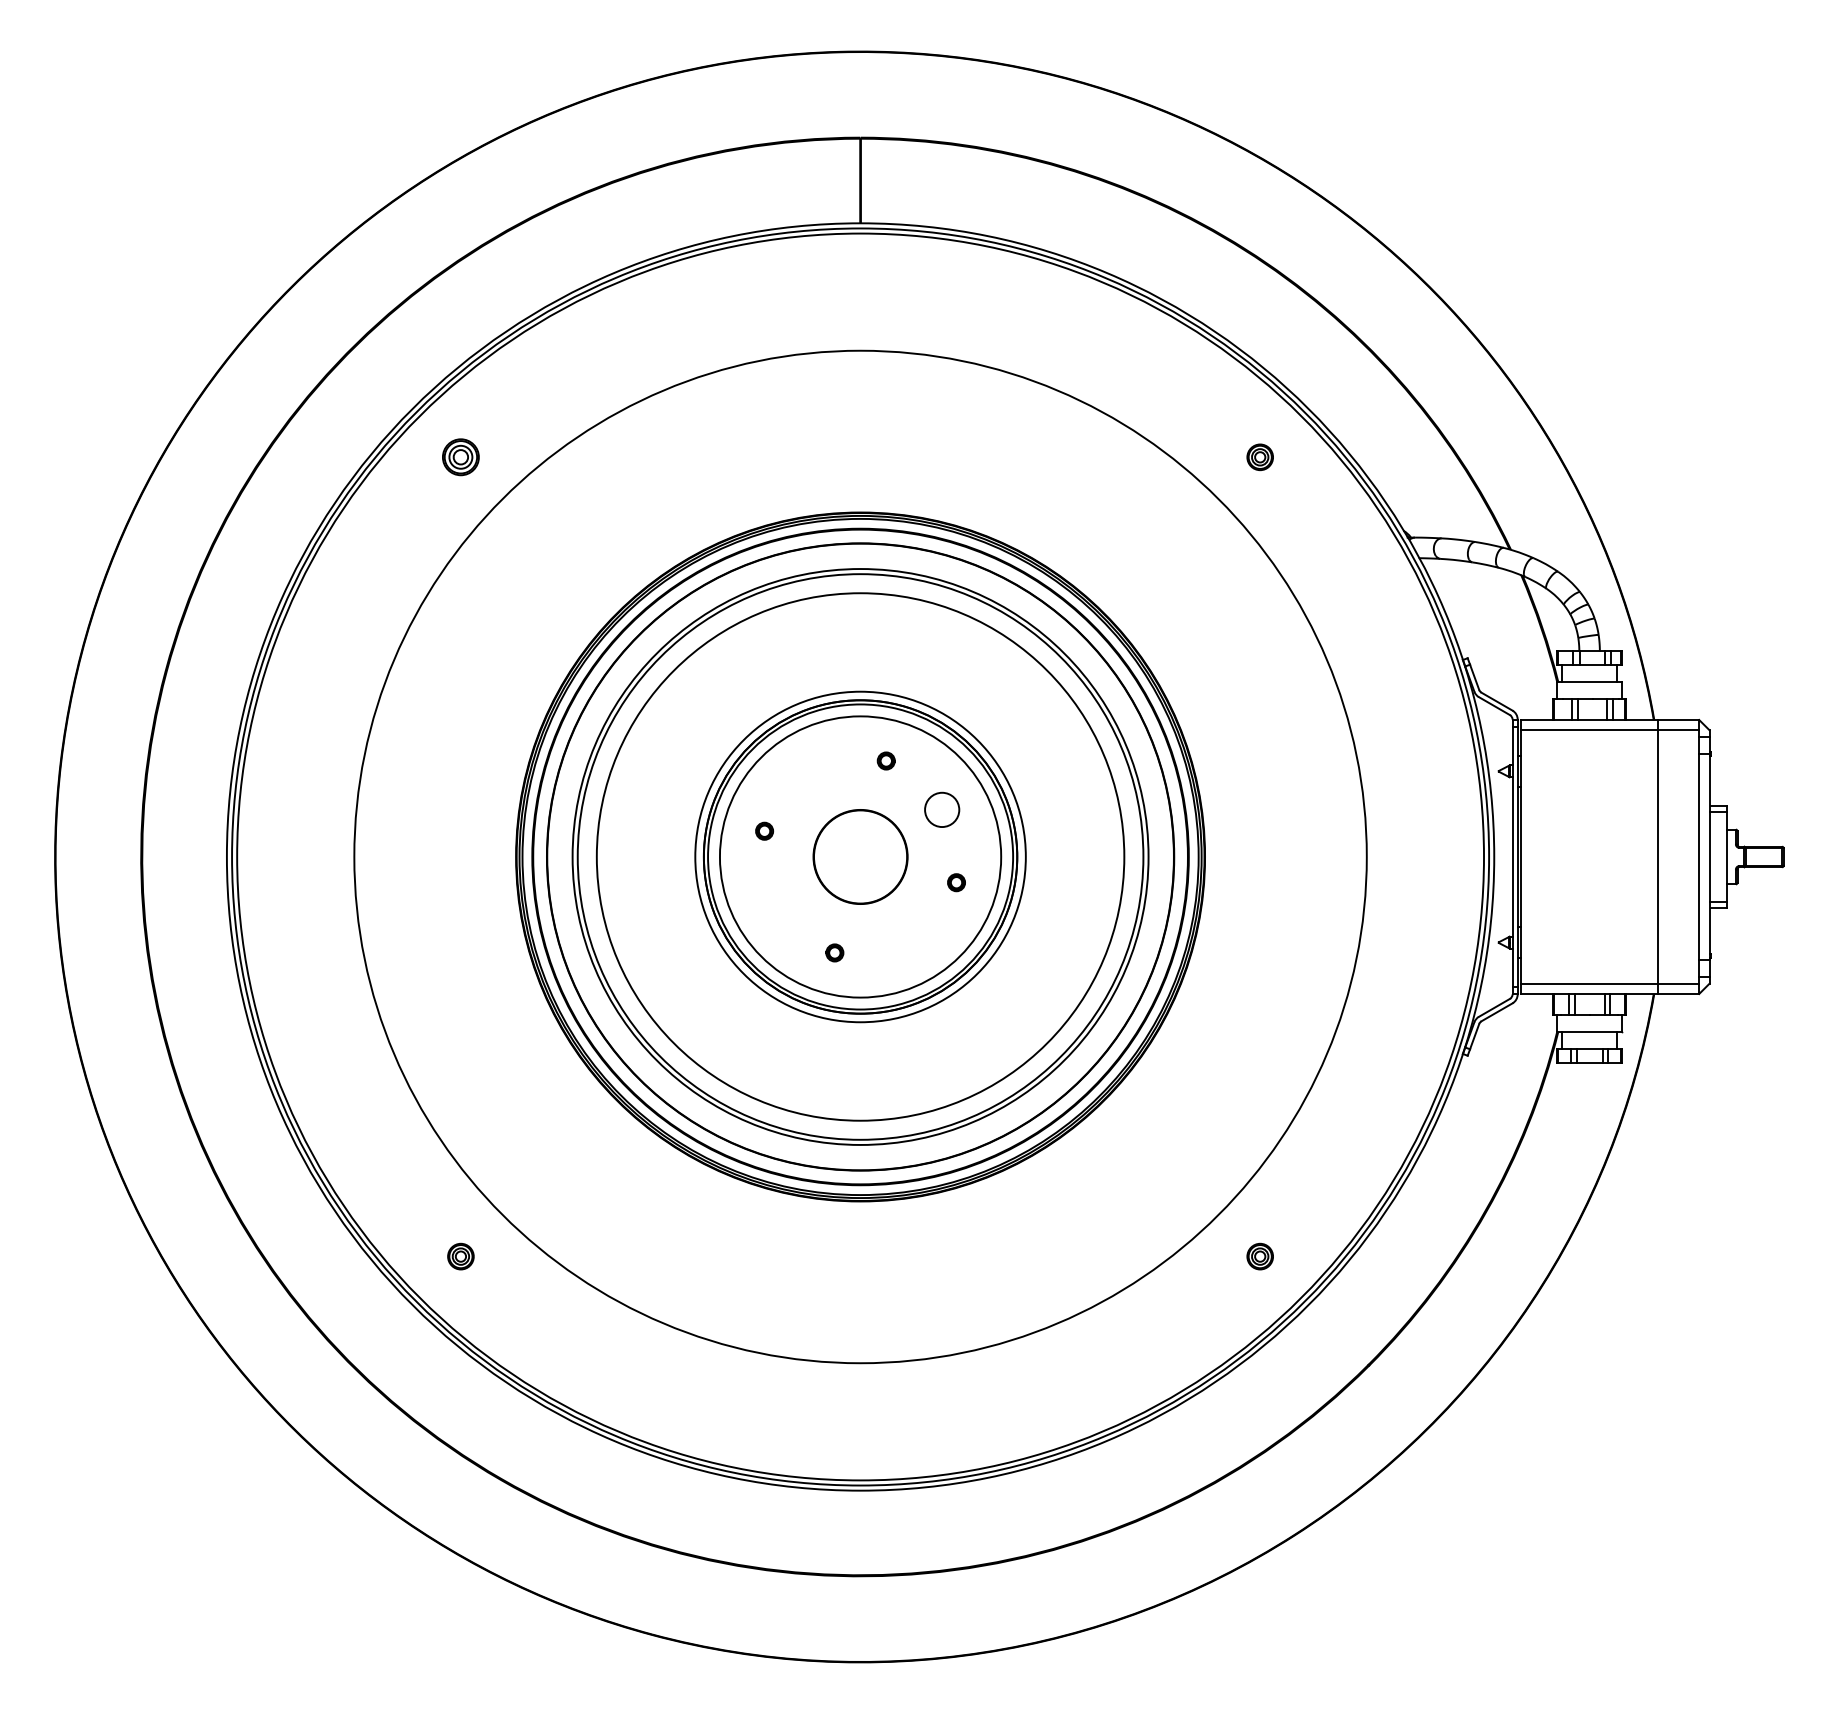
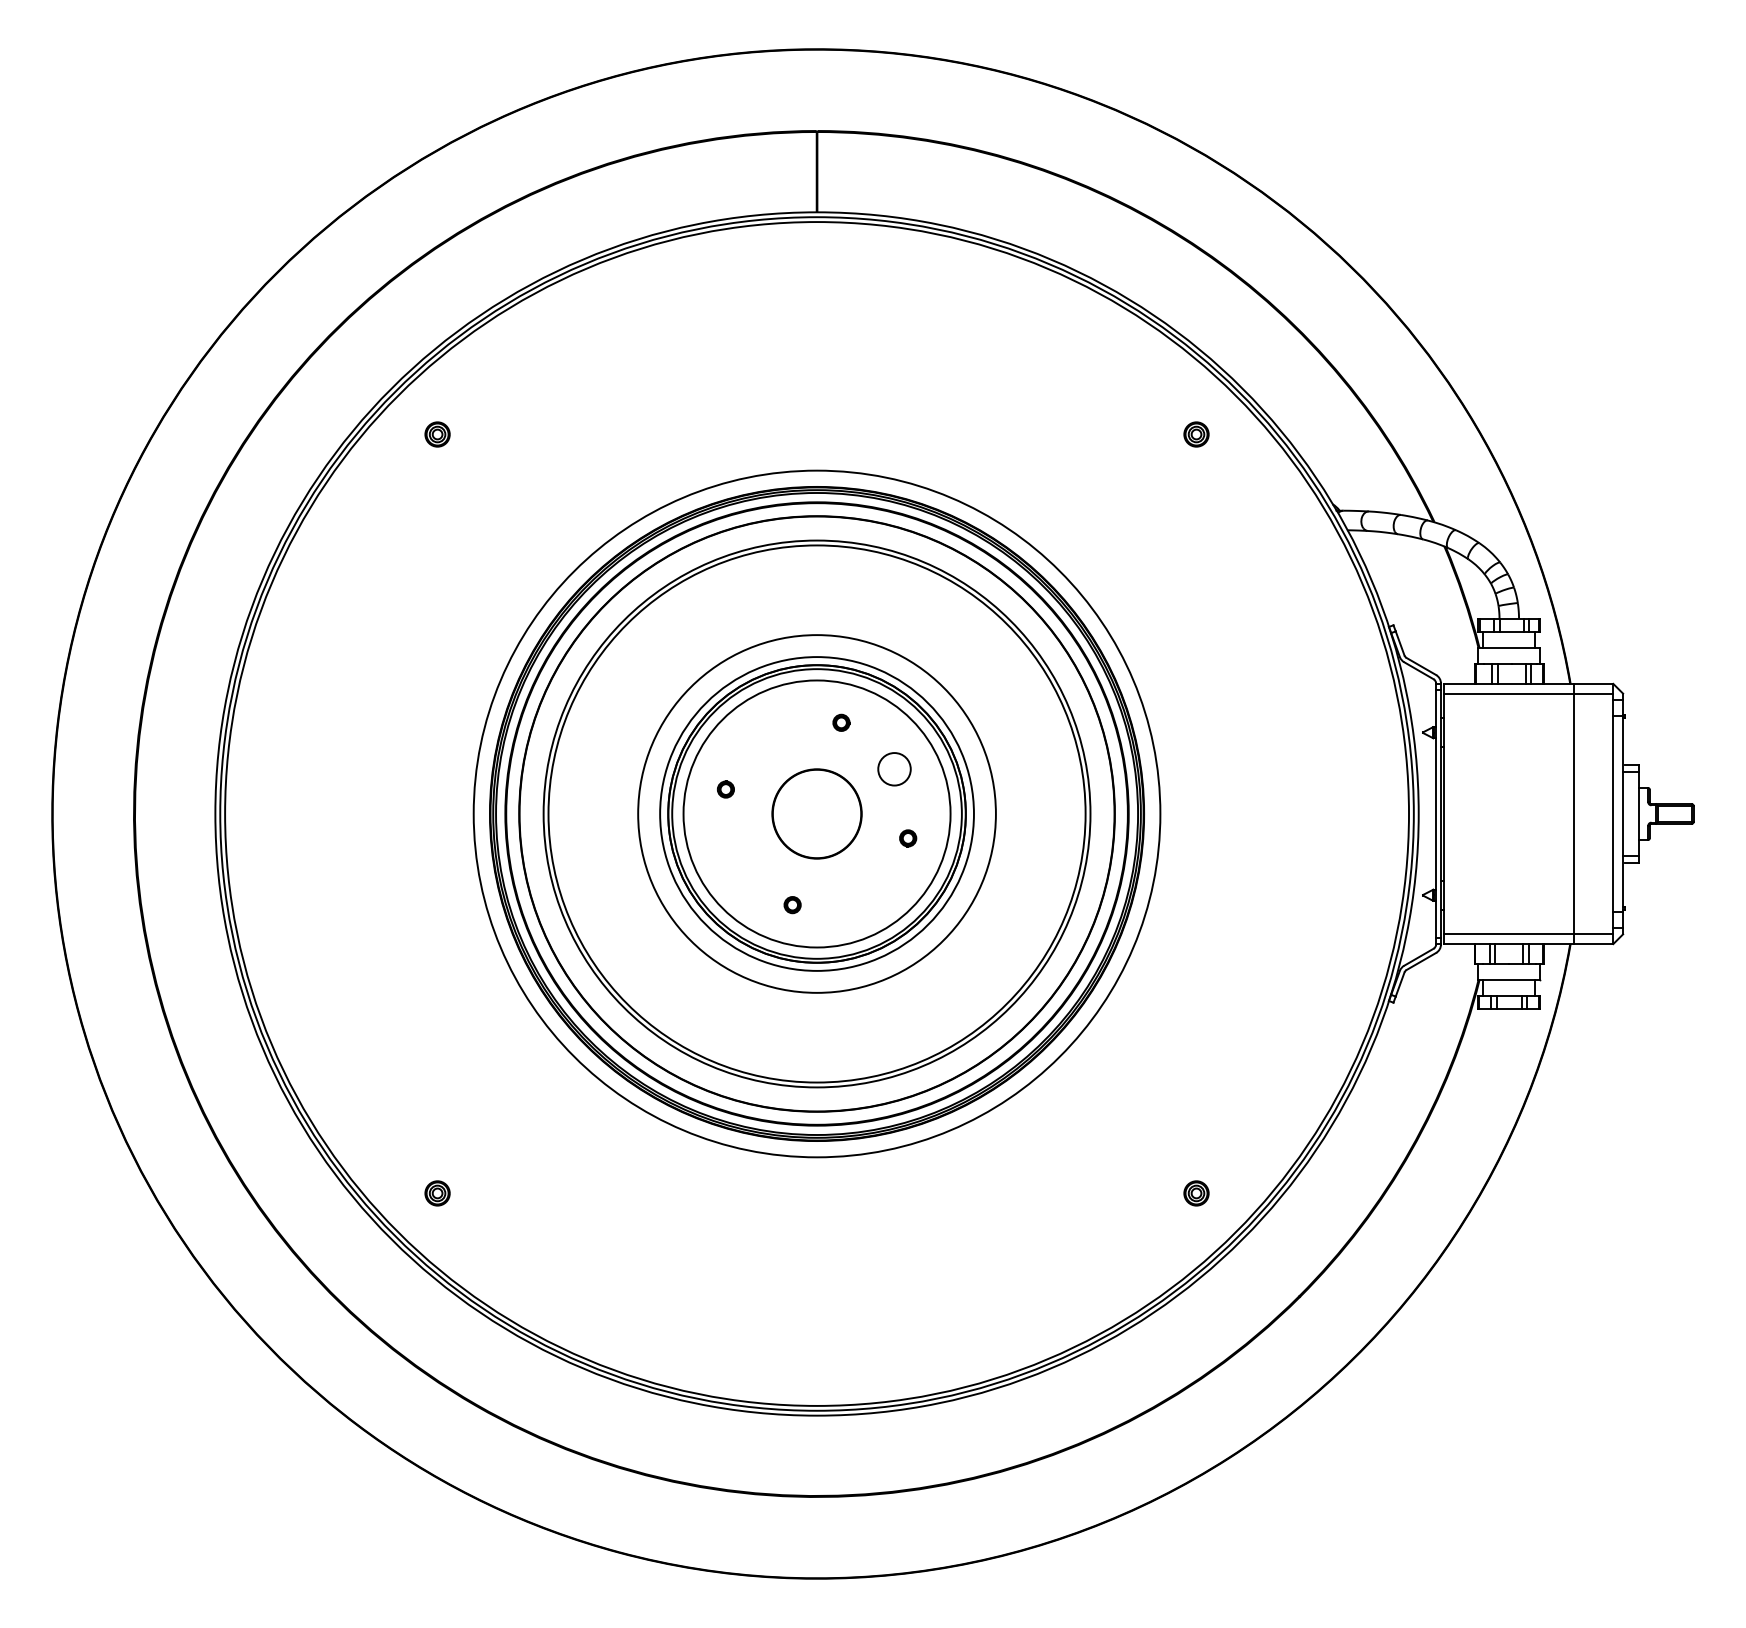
part: (460, 457) -> (437, 434), size x0.71
circle: (860, 856) -> (816, 813), size x0.71
circle: (860, 856) -> (816, 813), size x0.71

